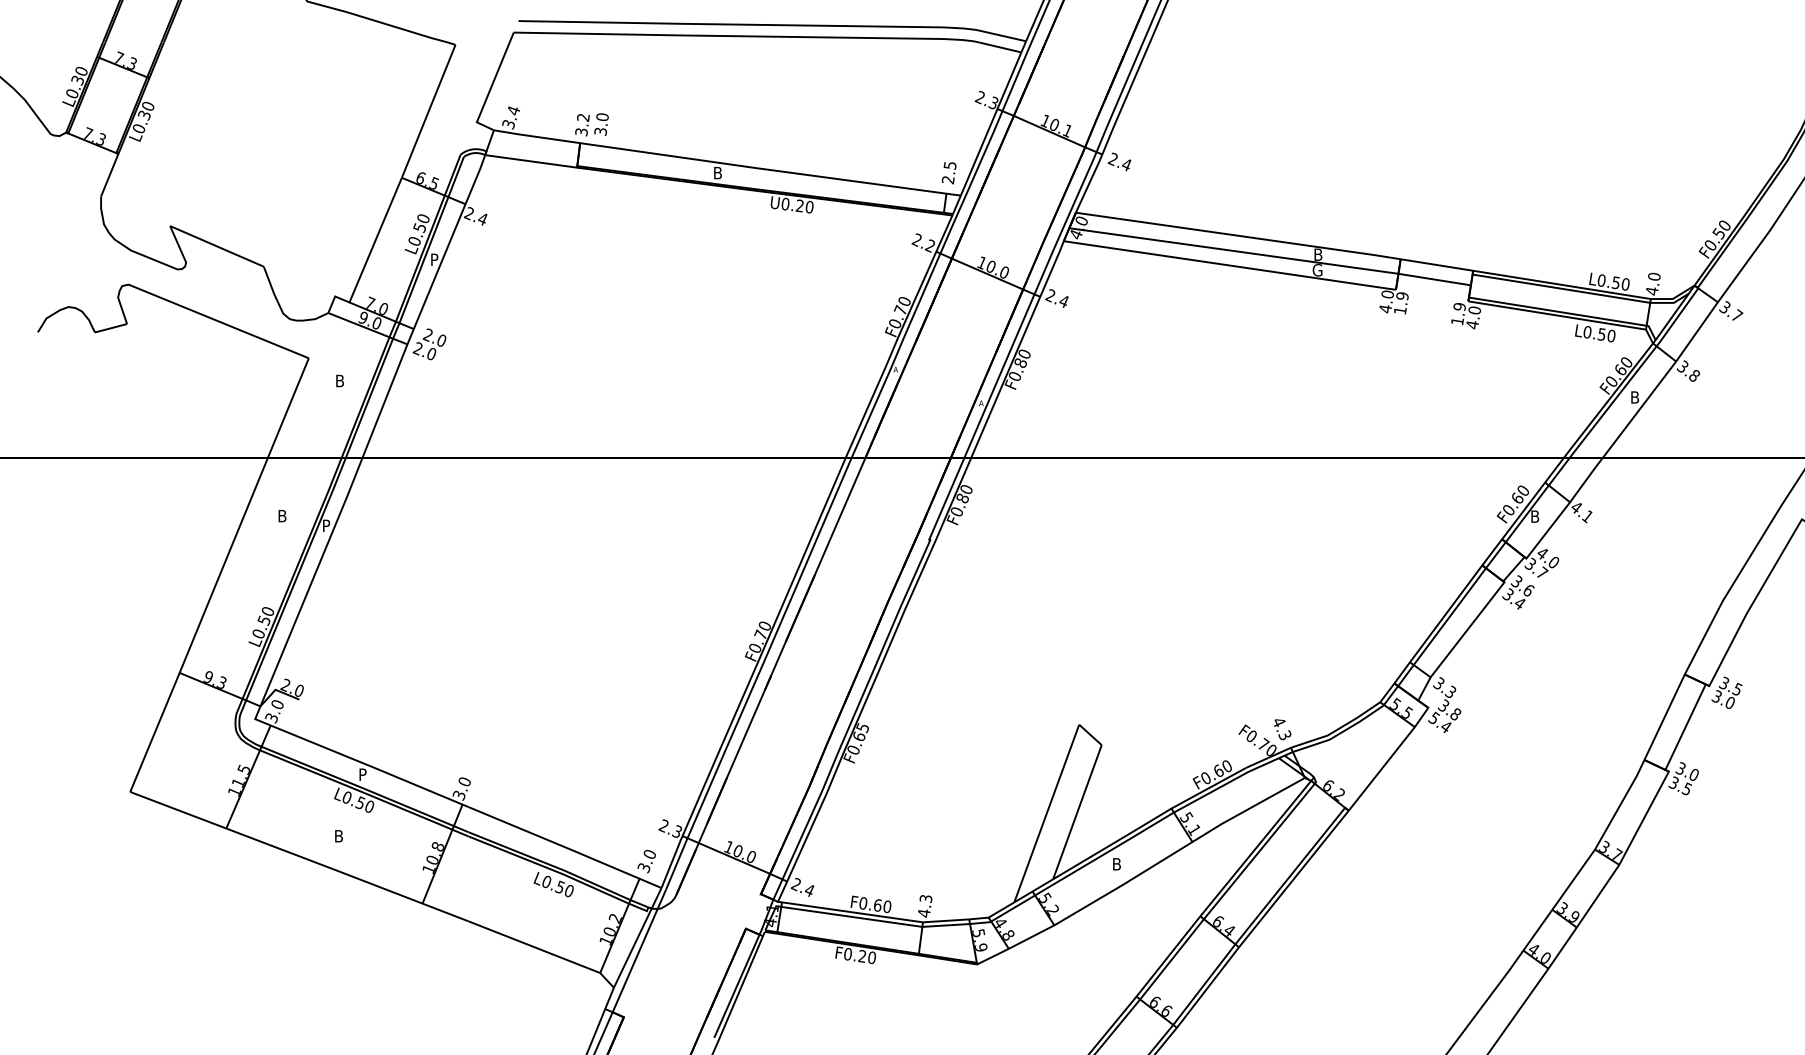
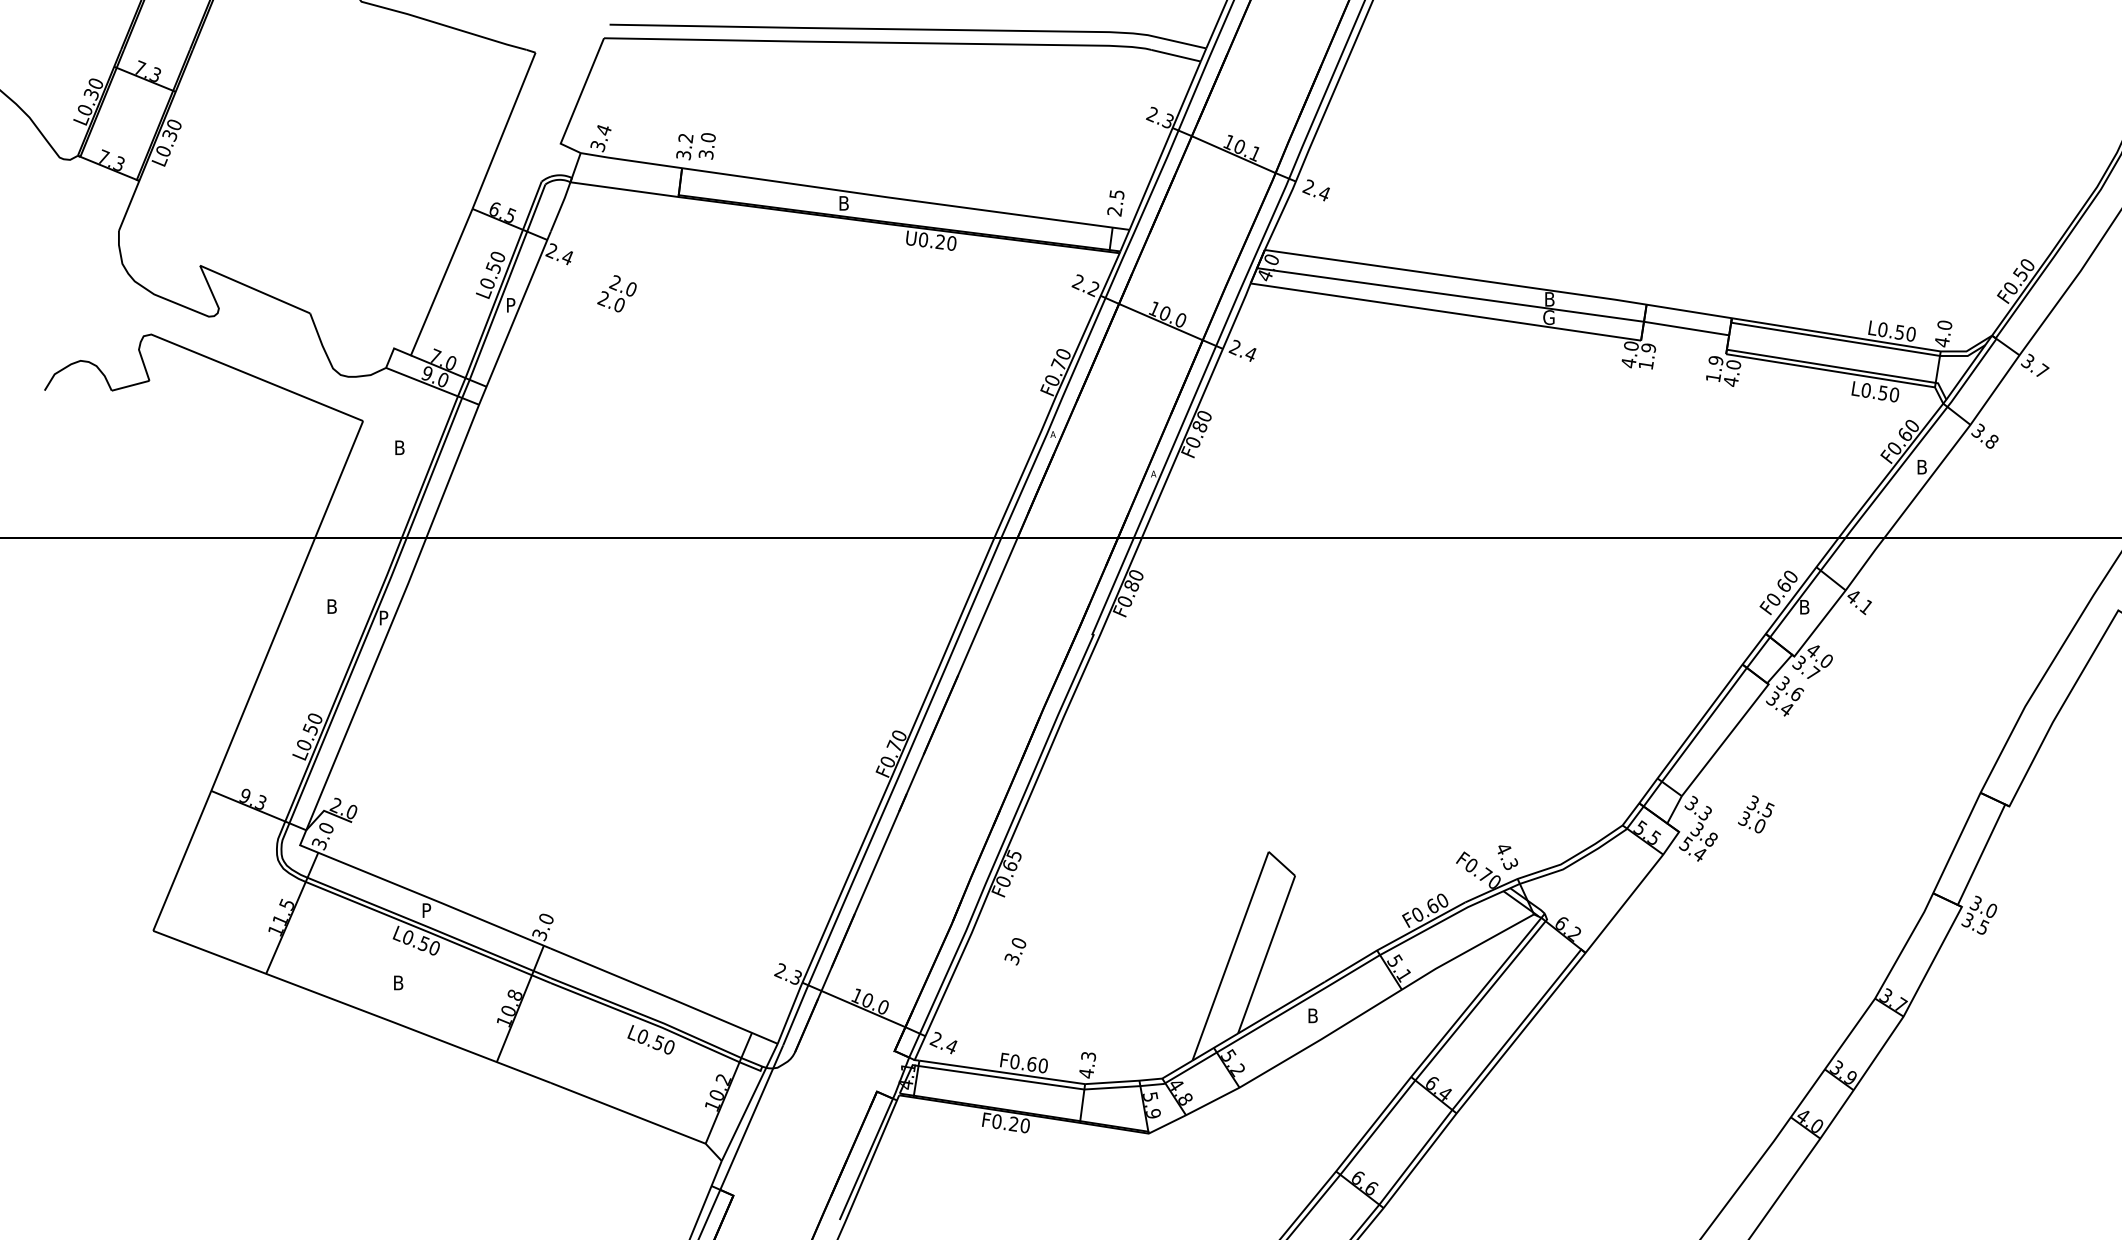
text: (429, 344) -> (616, 293), moved
text: (1727, 692) -> (1756, 814), moved
text: (646, 861) -> (1015, 951), moved

